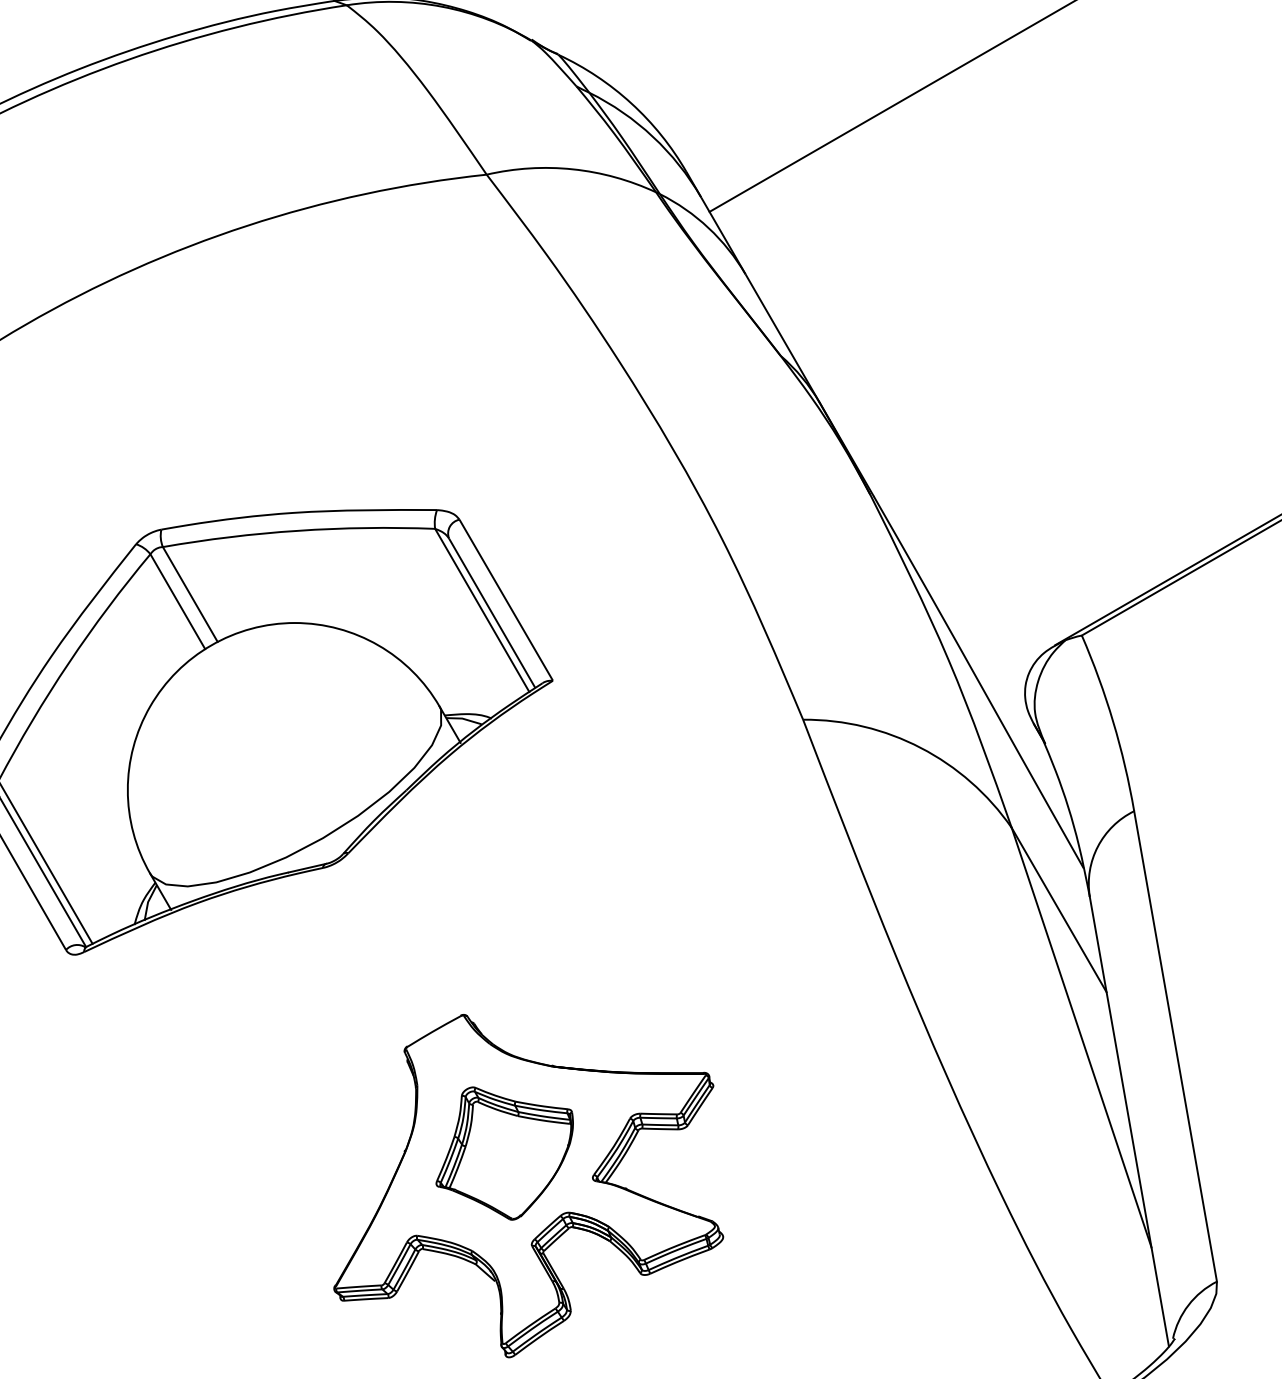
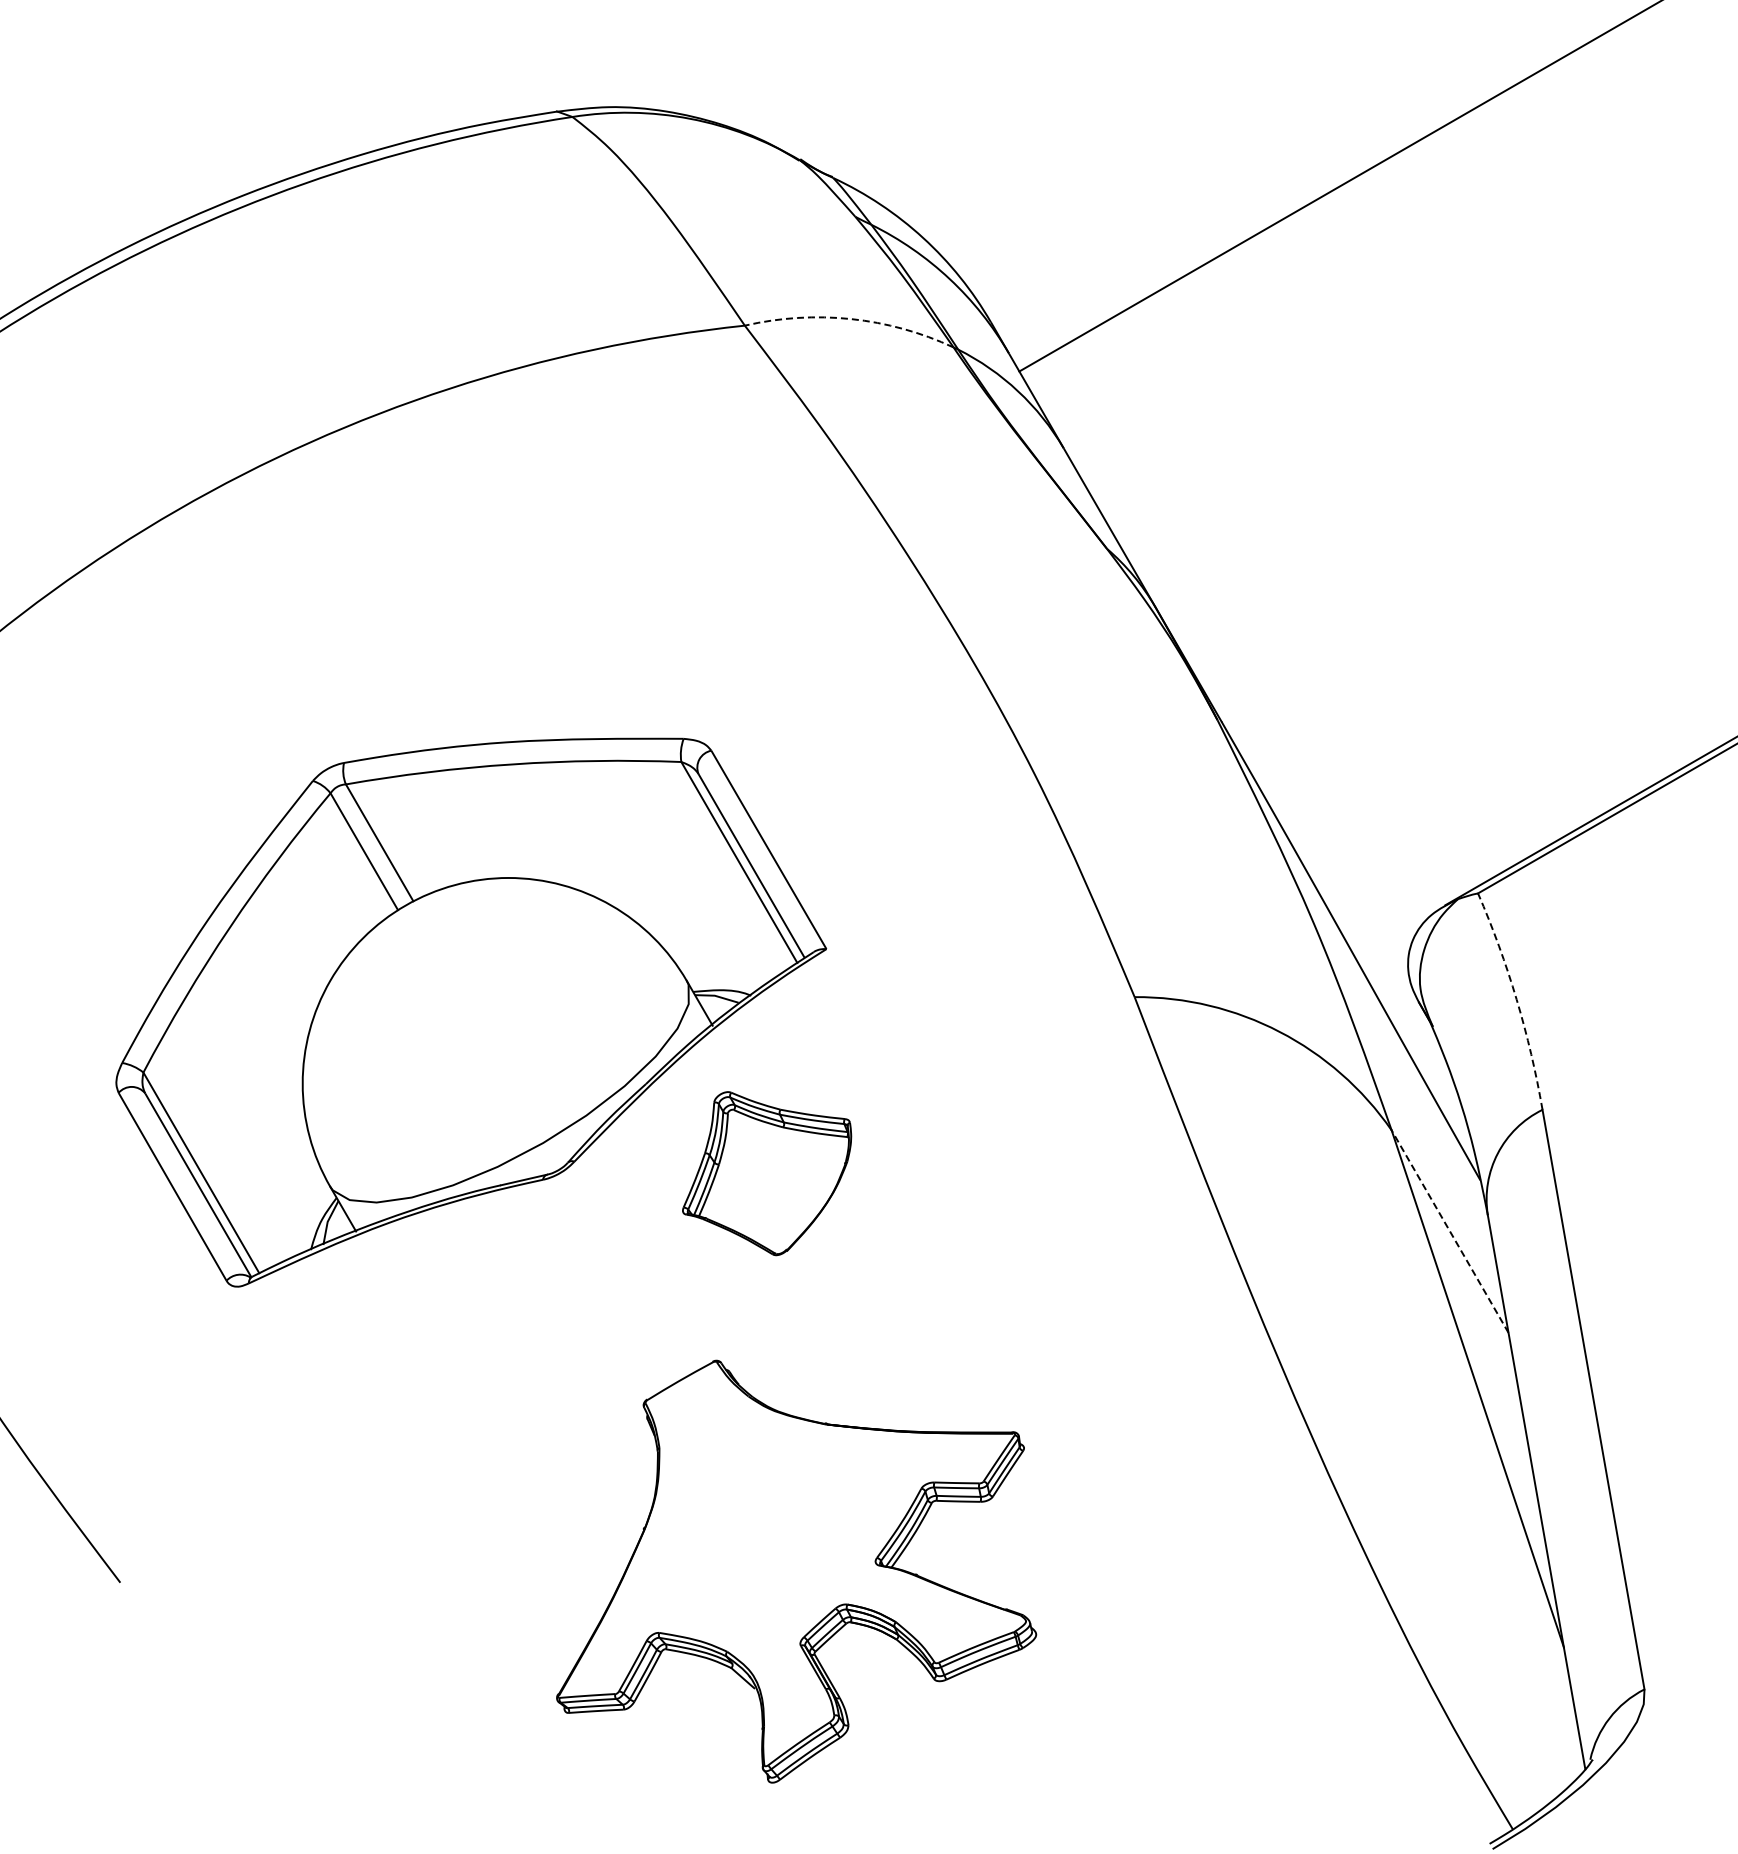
arc: (573, 169) -> (851, 319), solid -> dashed
arc: (1113, 721) -> (1516, 999), solid -> dashed
line: (1059, 909) -> (1450, 1231), solid -> dashed
part: (505, 1153) -> (767, 1173), moved

